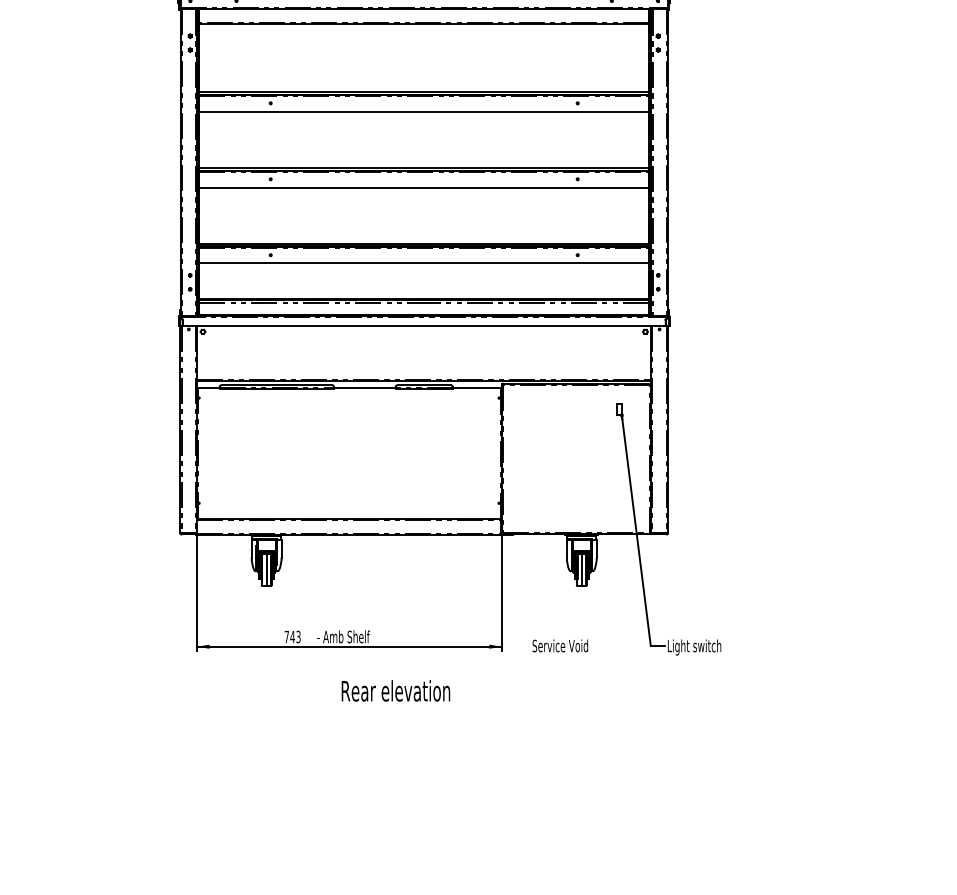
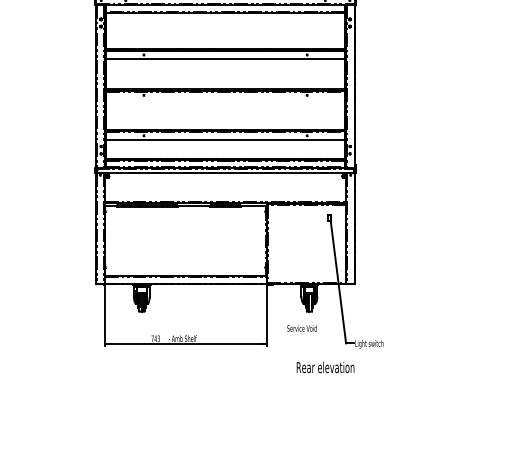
line: (423, 187) -> (225, 99), removed
text: (559, 645) -> (301, 328), moved
text: (395, 691) -> (325, 367), moved

